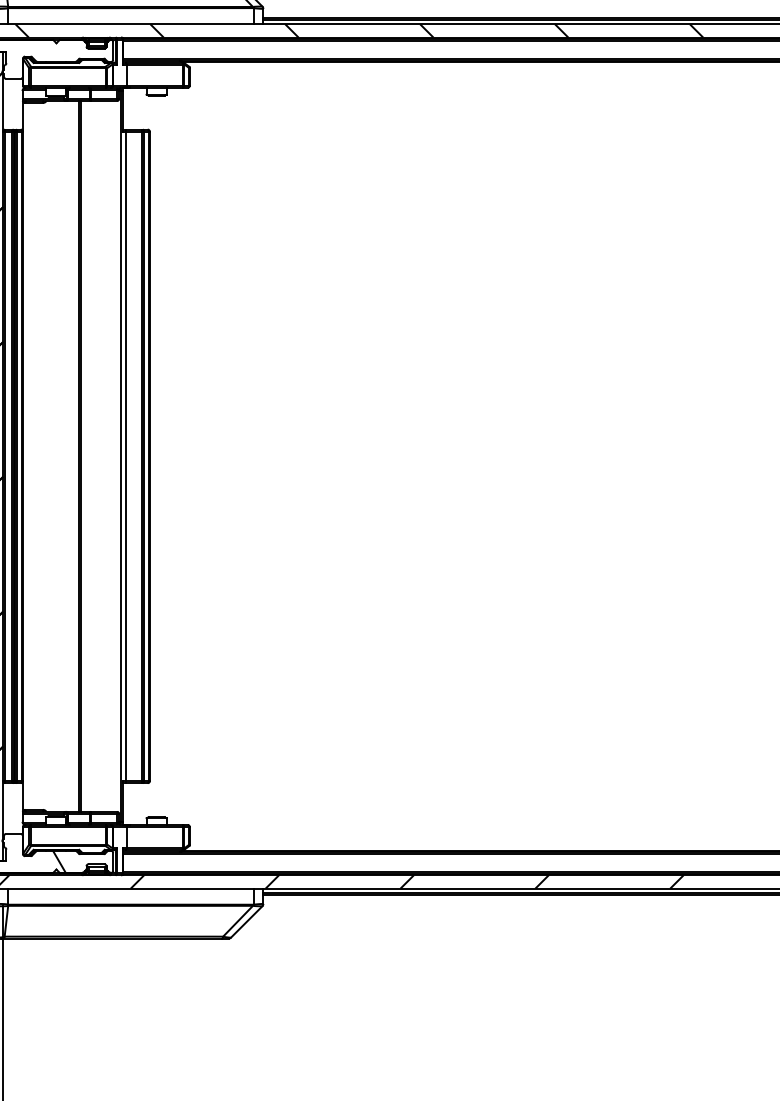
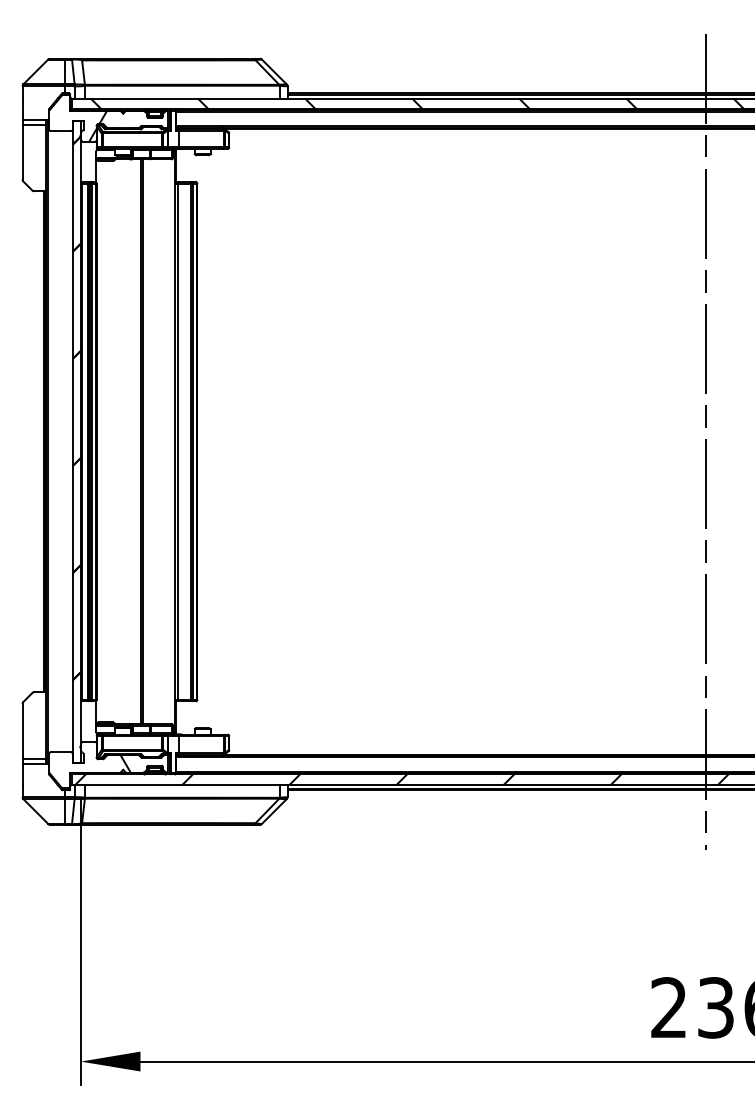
hatch: (25, 58) -> (98, 125), added

